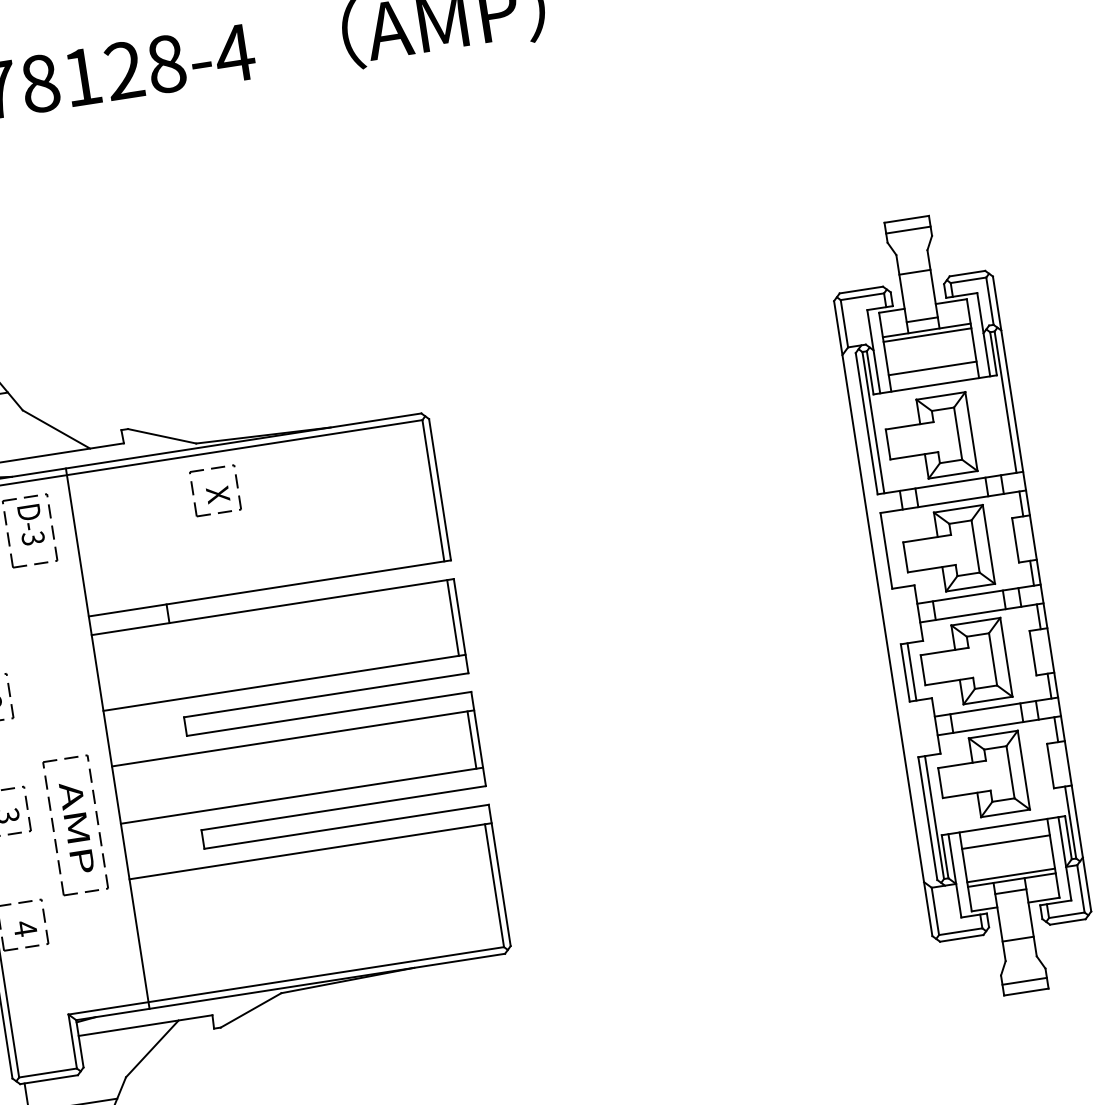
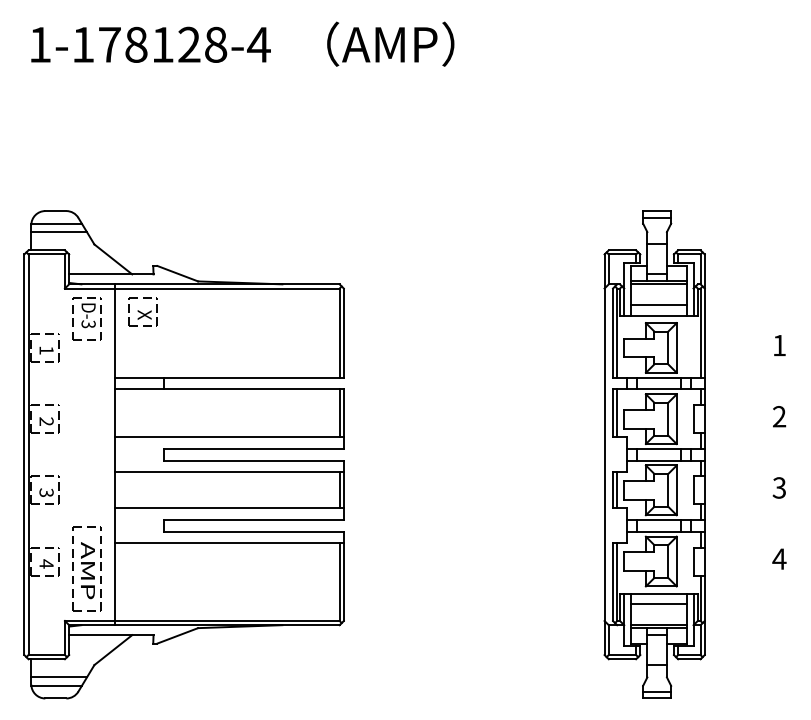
part: (213, 489) -> (142, 311), moved
line: (893, 550) -> (617, 413), added
part: (74, 824) -> (86, 568), moved

